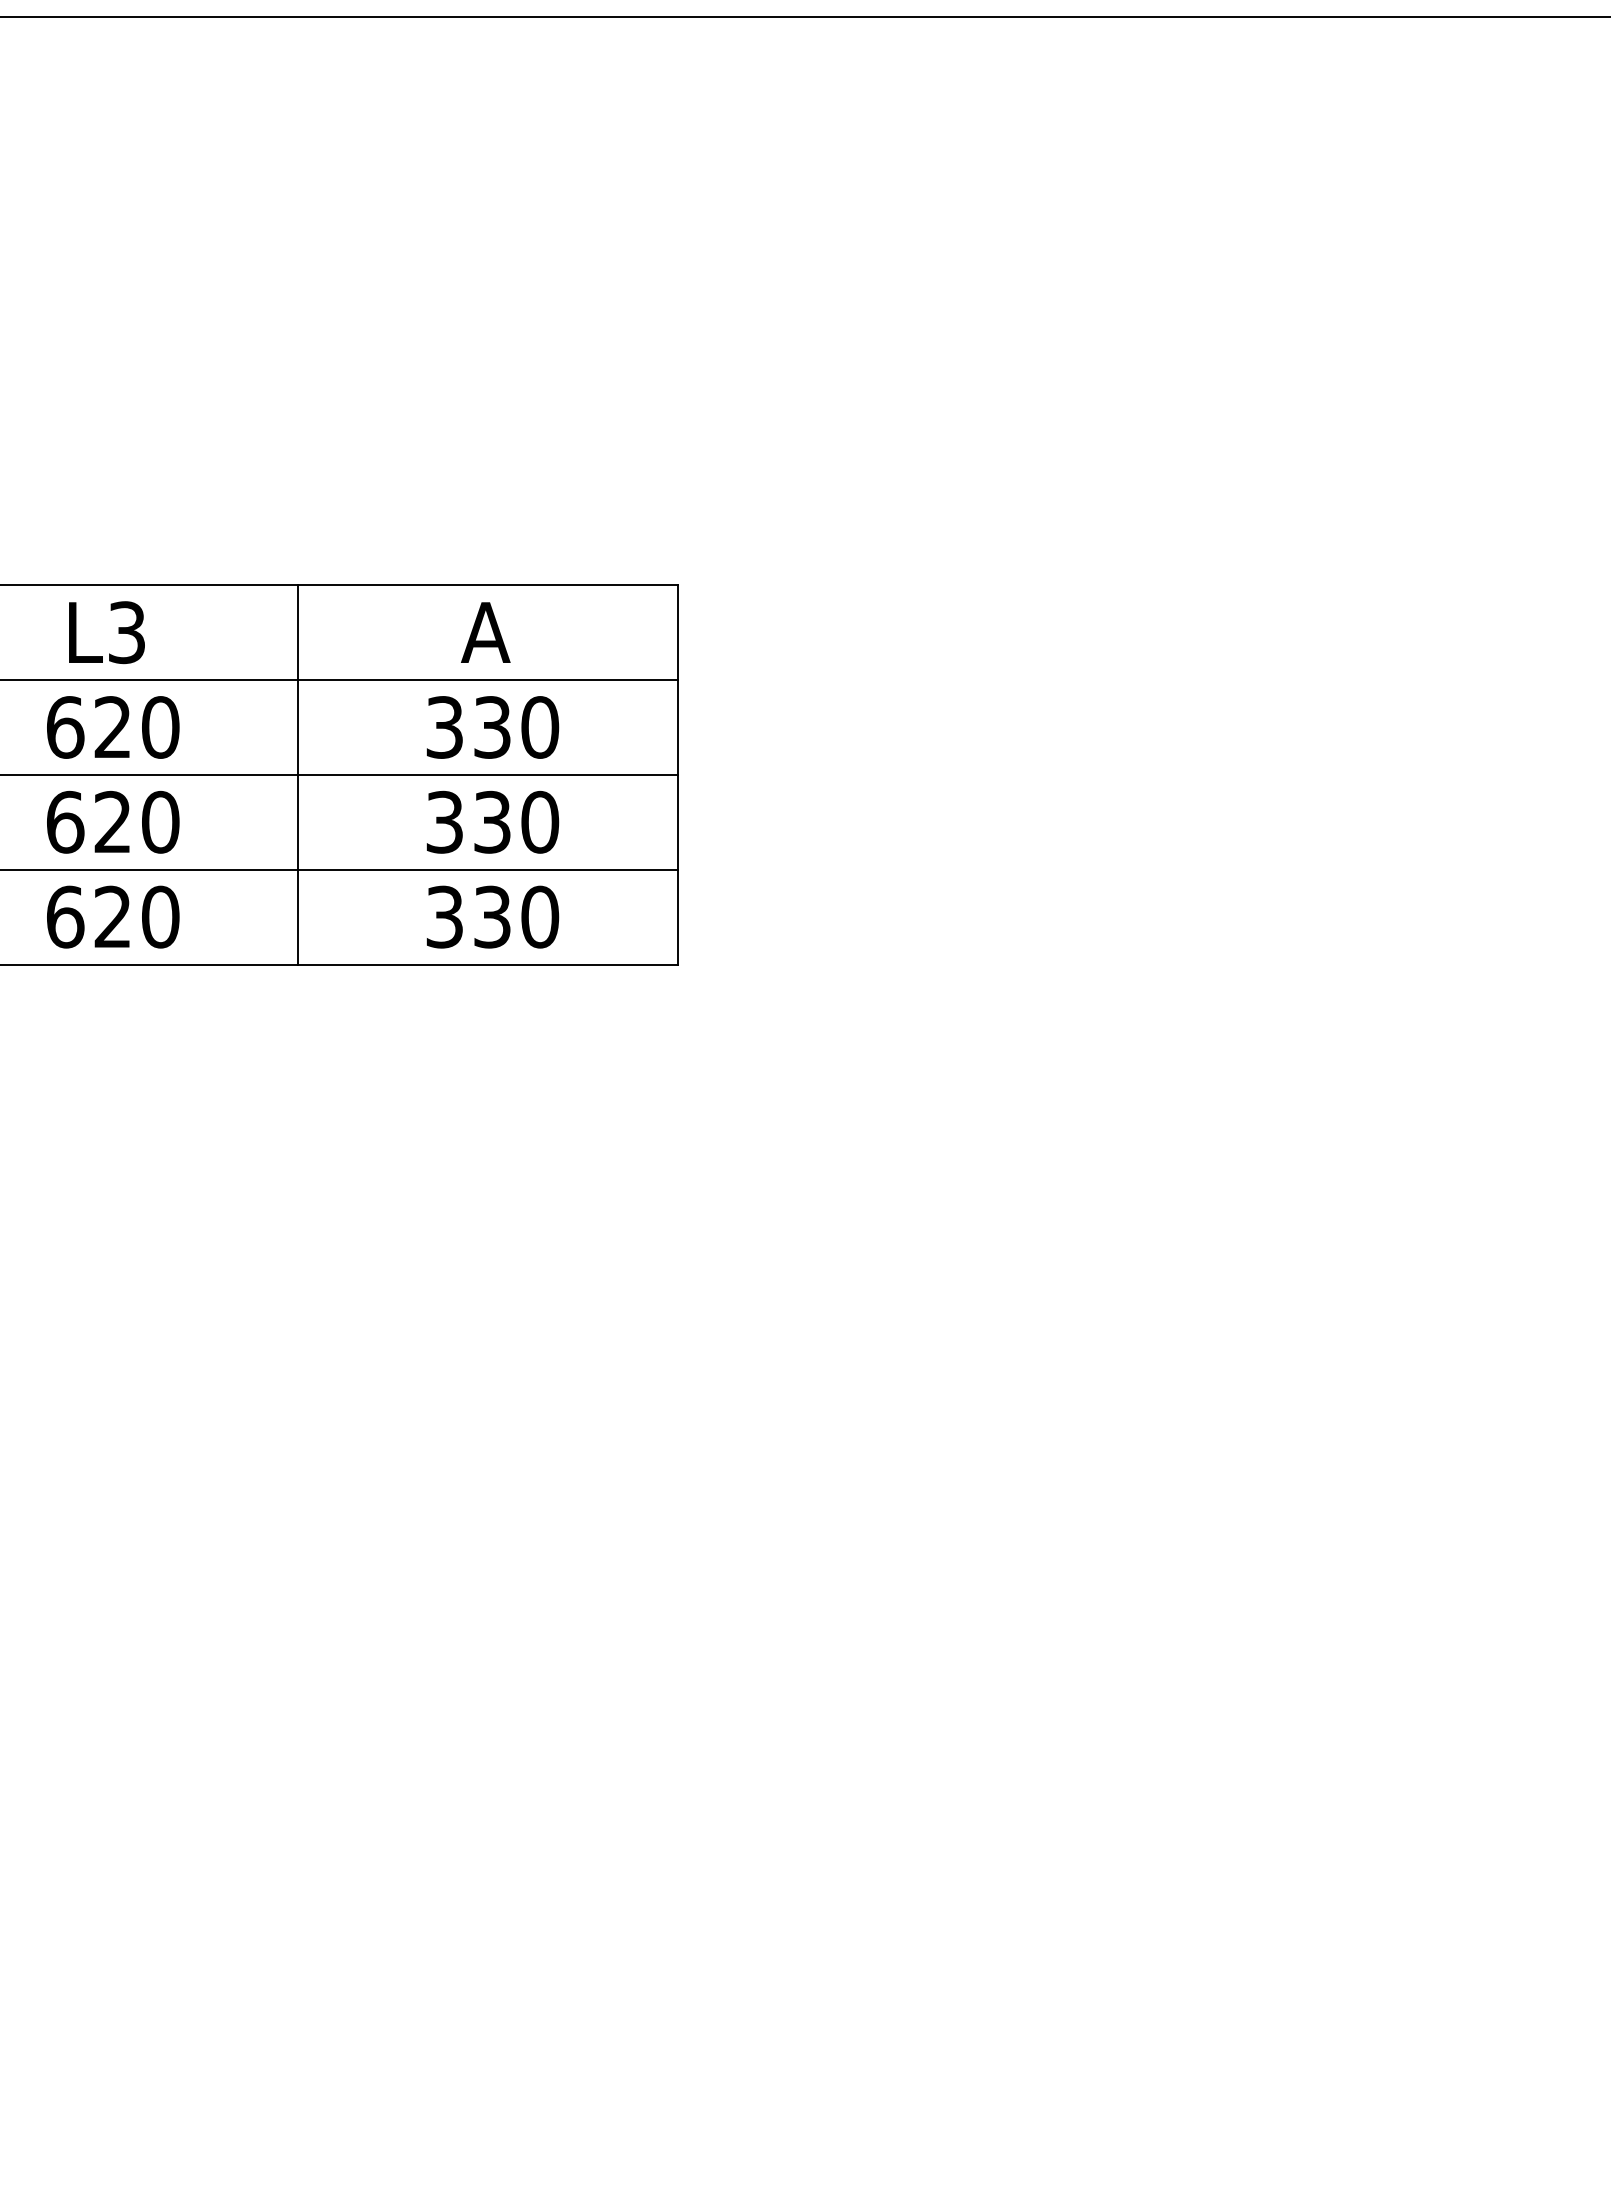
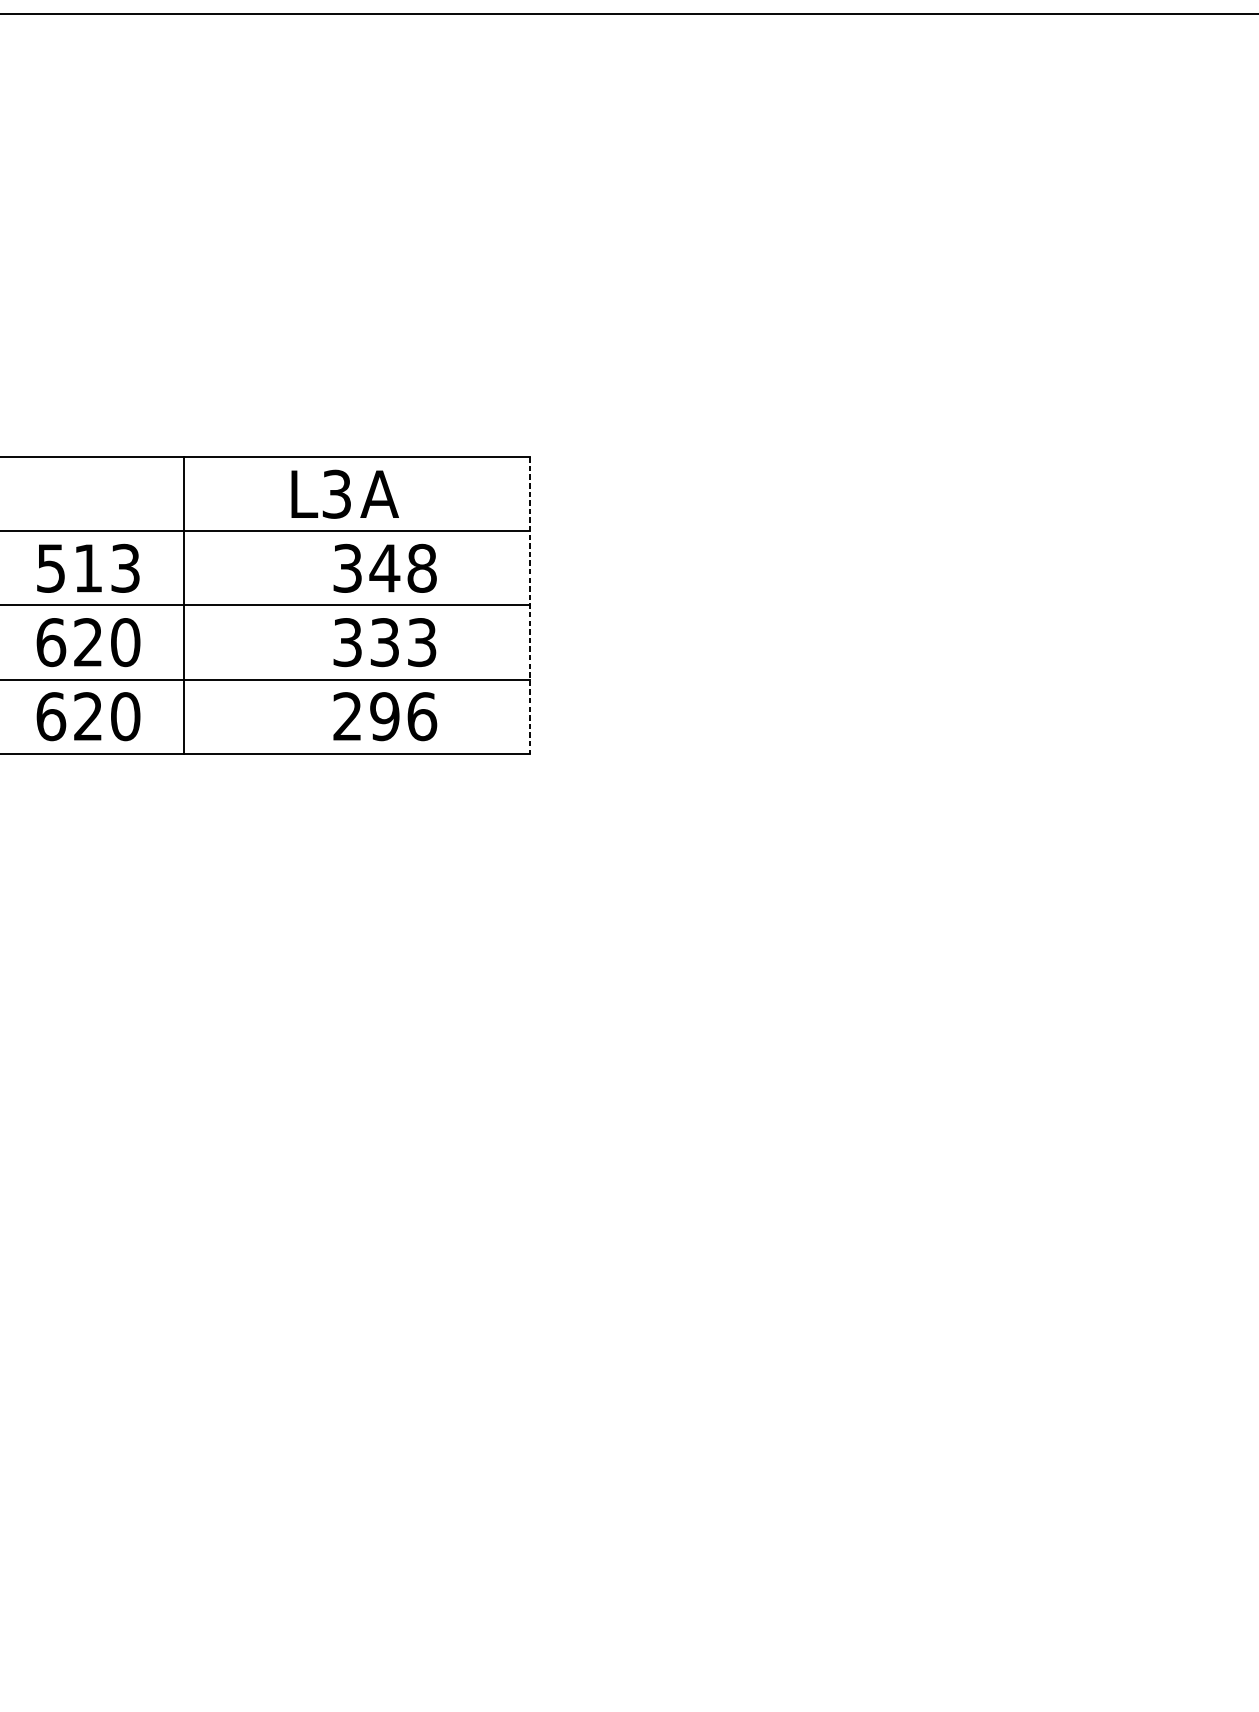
text: (106, 632) -> (320, 494), moved
text: (113, 727) -> (88, 568), 620 -> 513
text: (515, 727) -> (402, 568), 330 -> 348
line: (298, 774) -> (184, 605), moved
line: (677, 774) -> (529, 605), solid -> dashed
text: (540, 822) -> (422, 642), 330 -> 333
text: (492, 916) -> (384, 716), 330 -> 296

